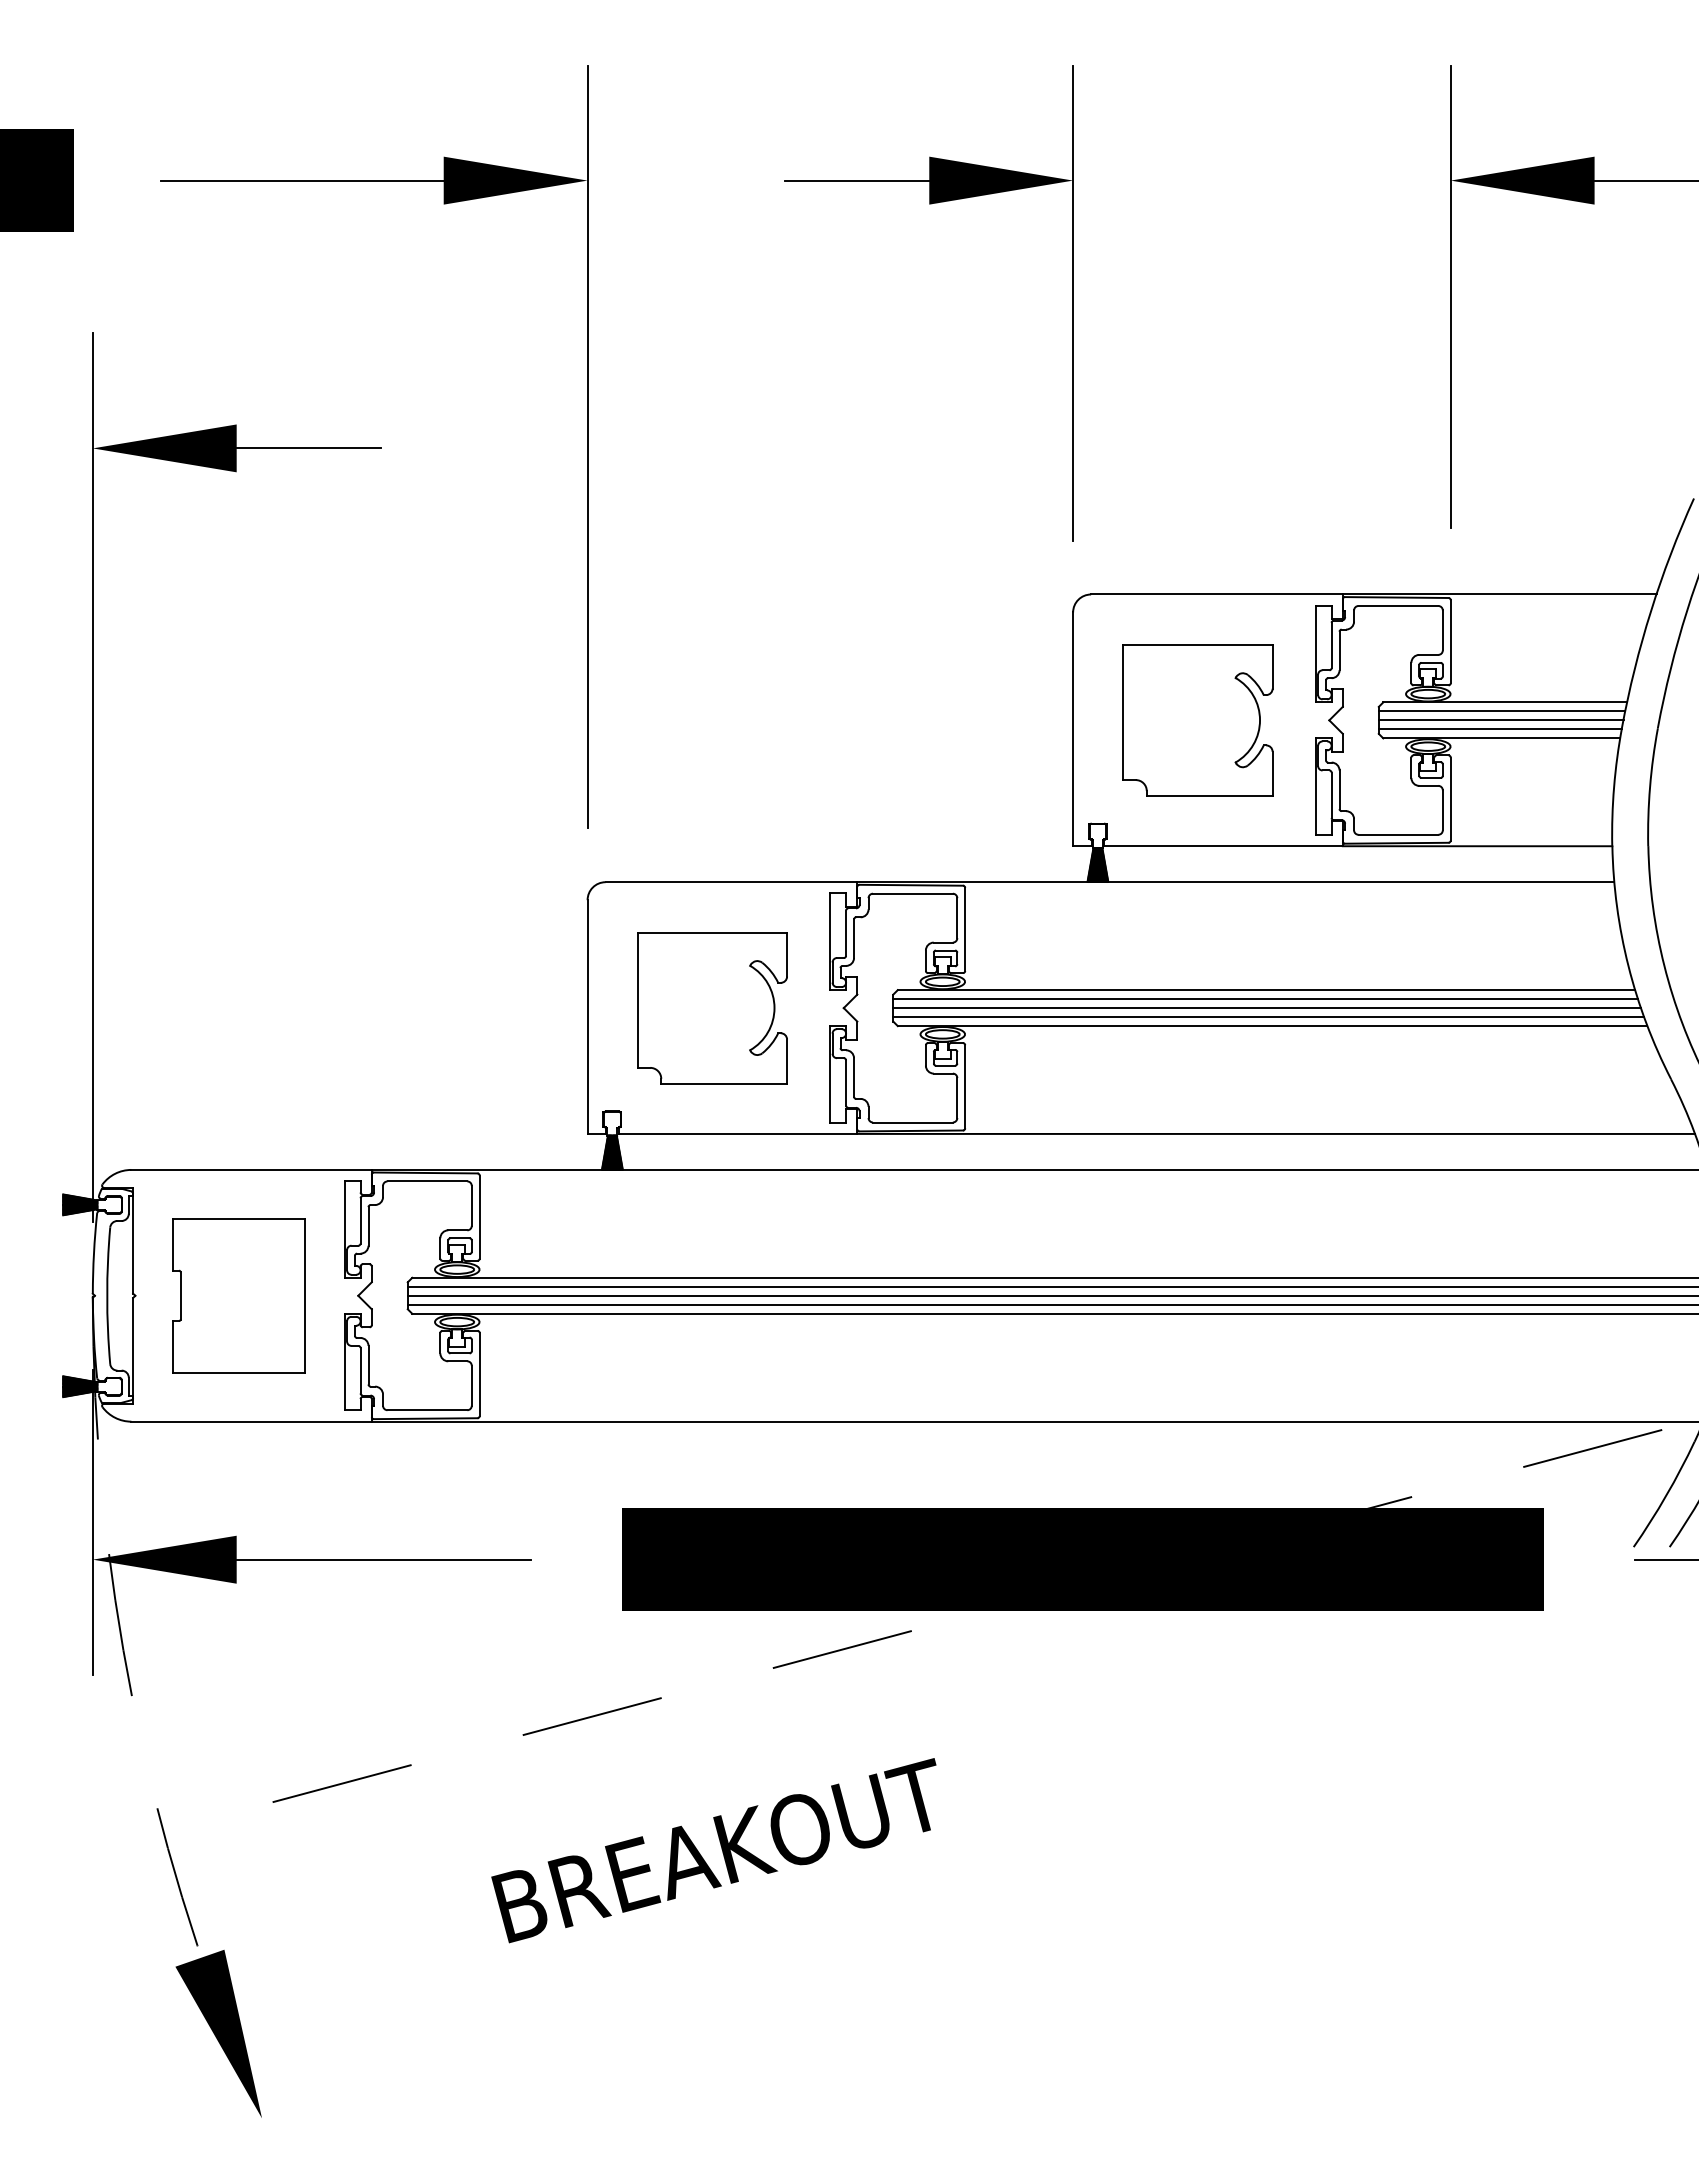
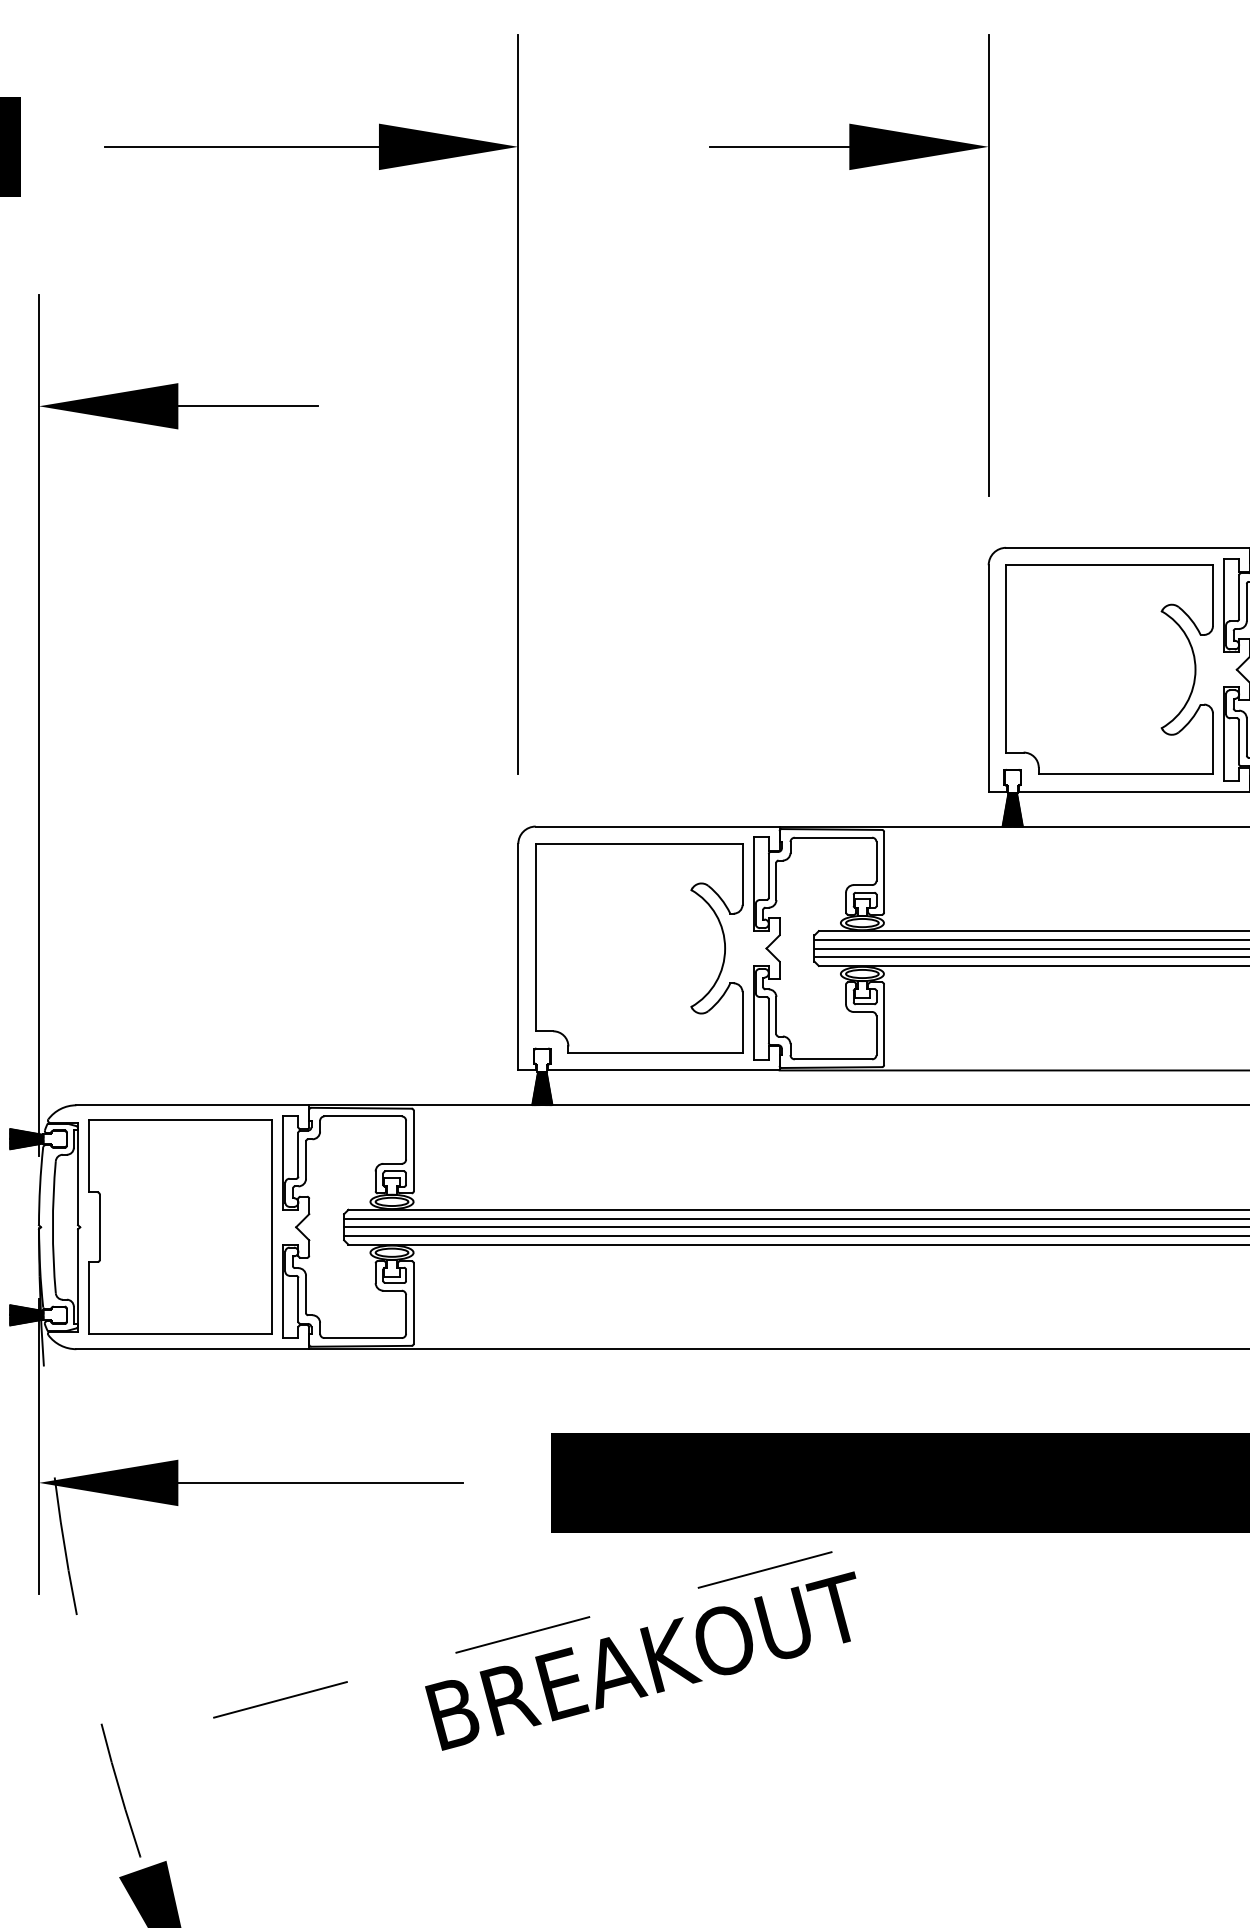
part: (1197, 719) -> (1109, 668), size x1.43
part: (712, 1007) -> (639, 947), size x1.43
part: (238, 1295) -> (180, 1226), size x1.43
text: (713, 1850) -> (640, 1660), moved

